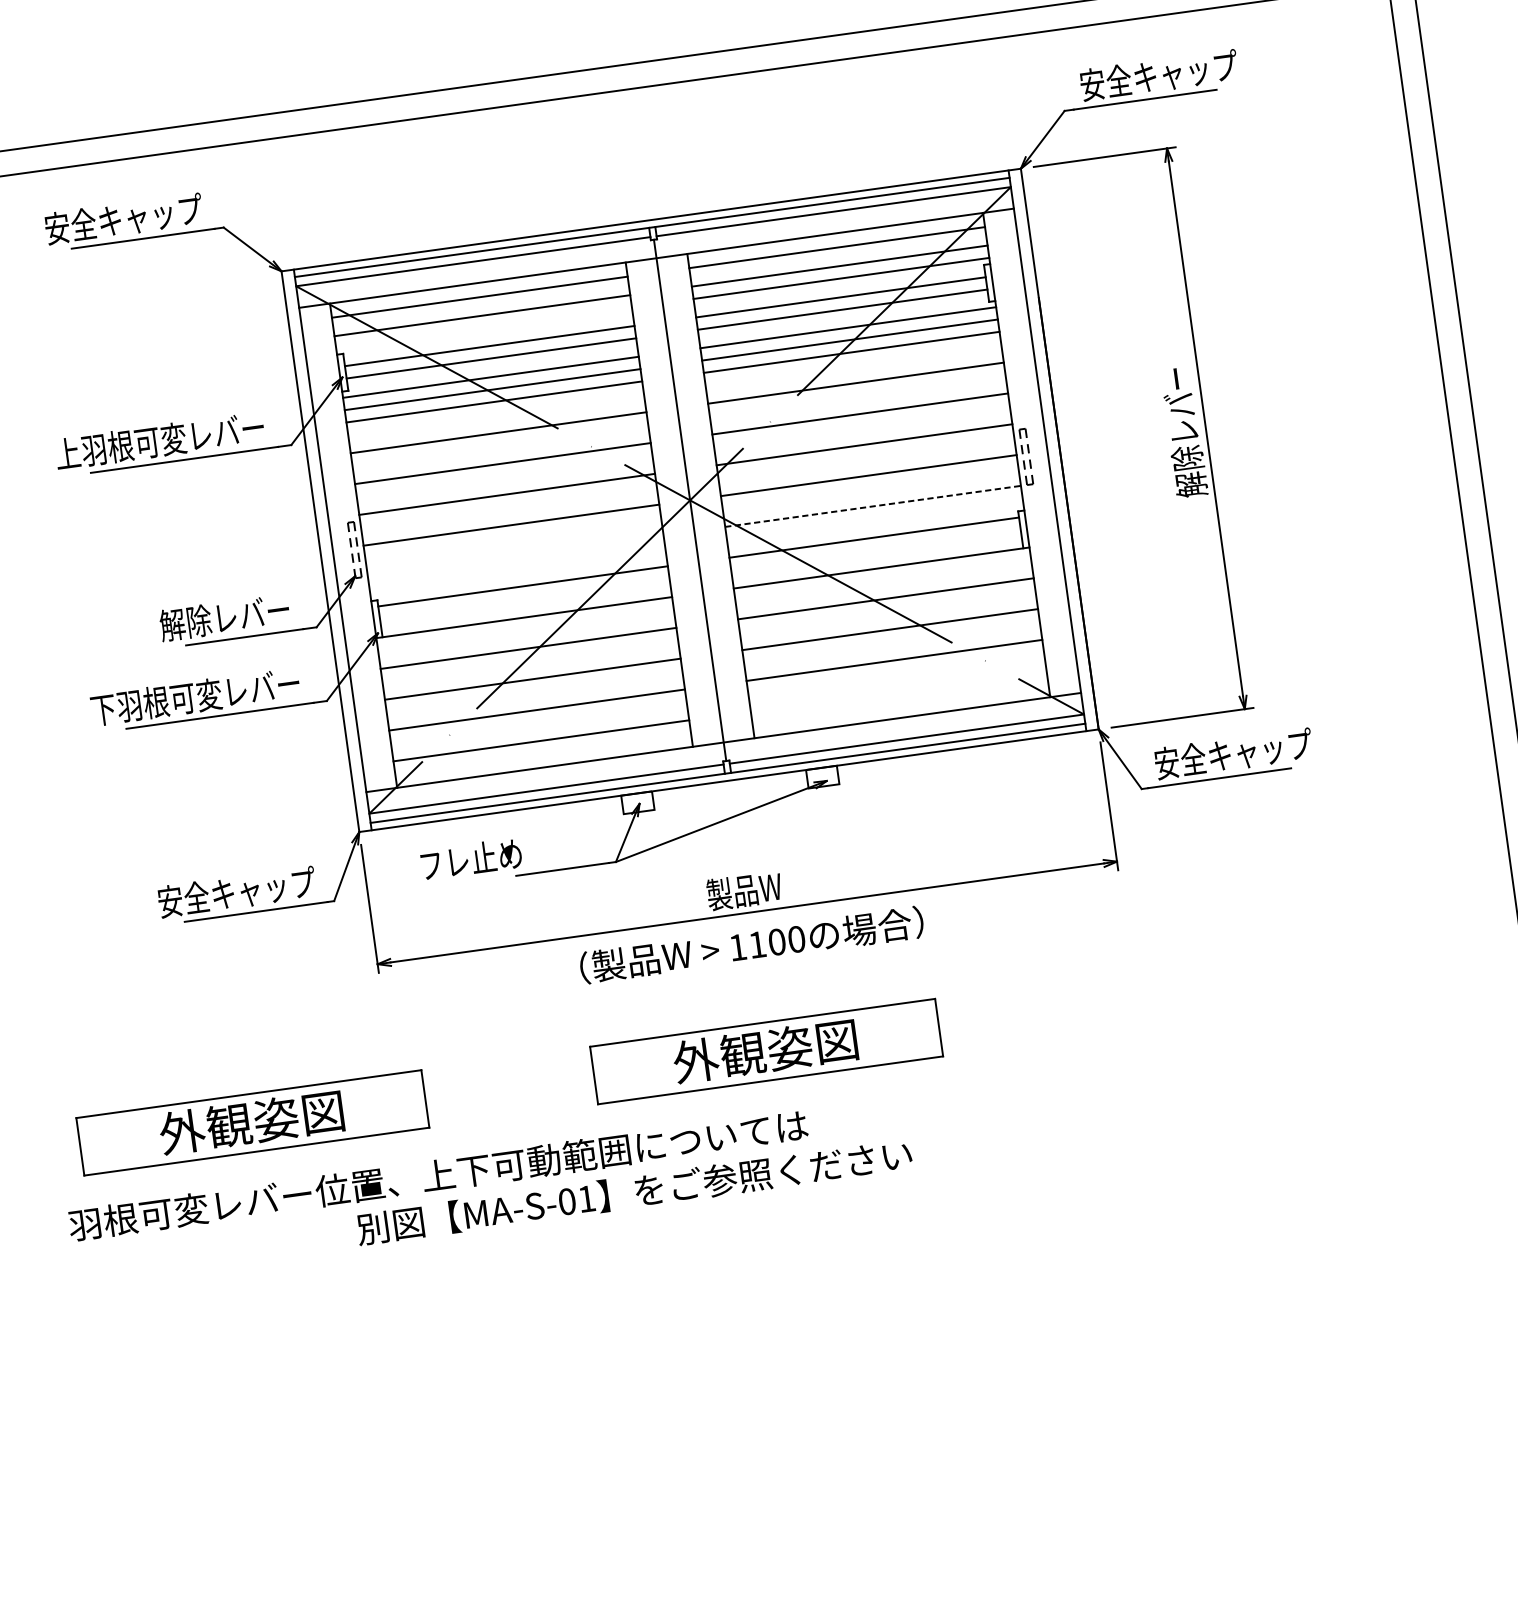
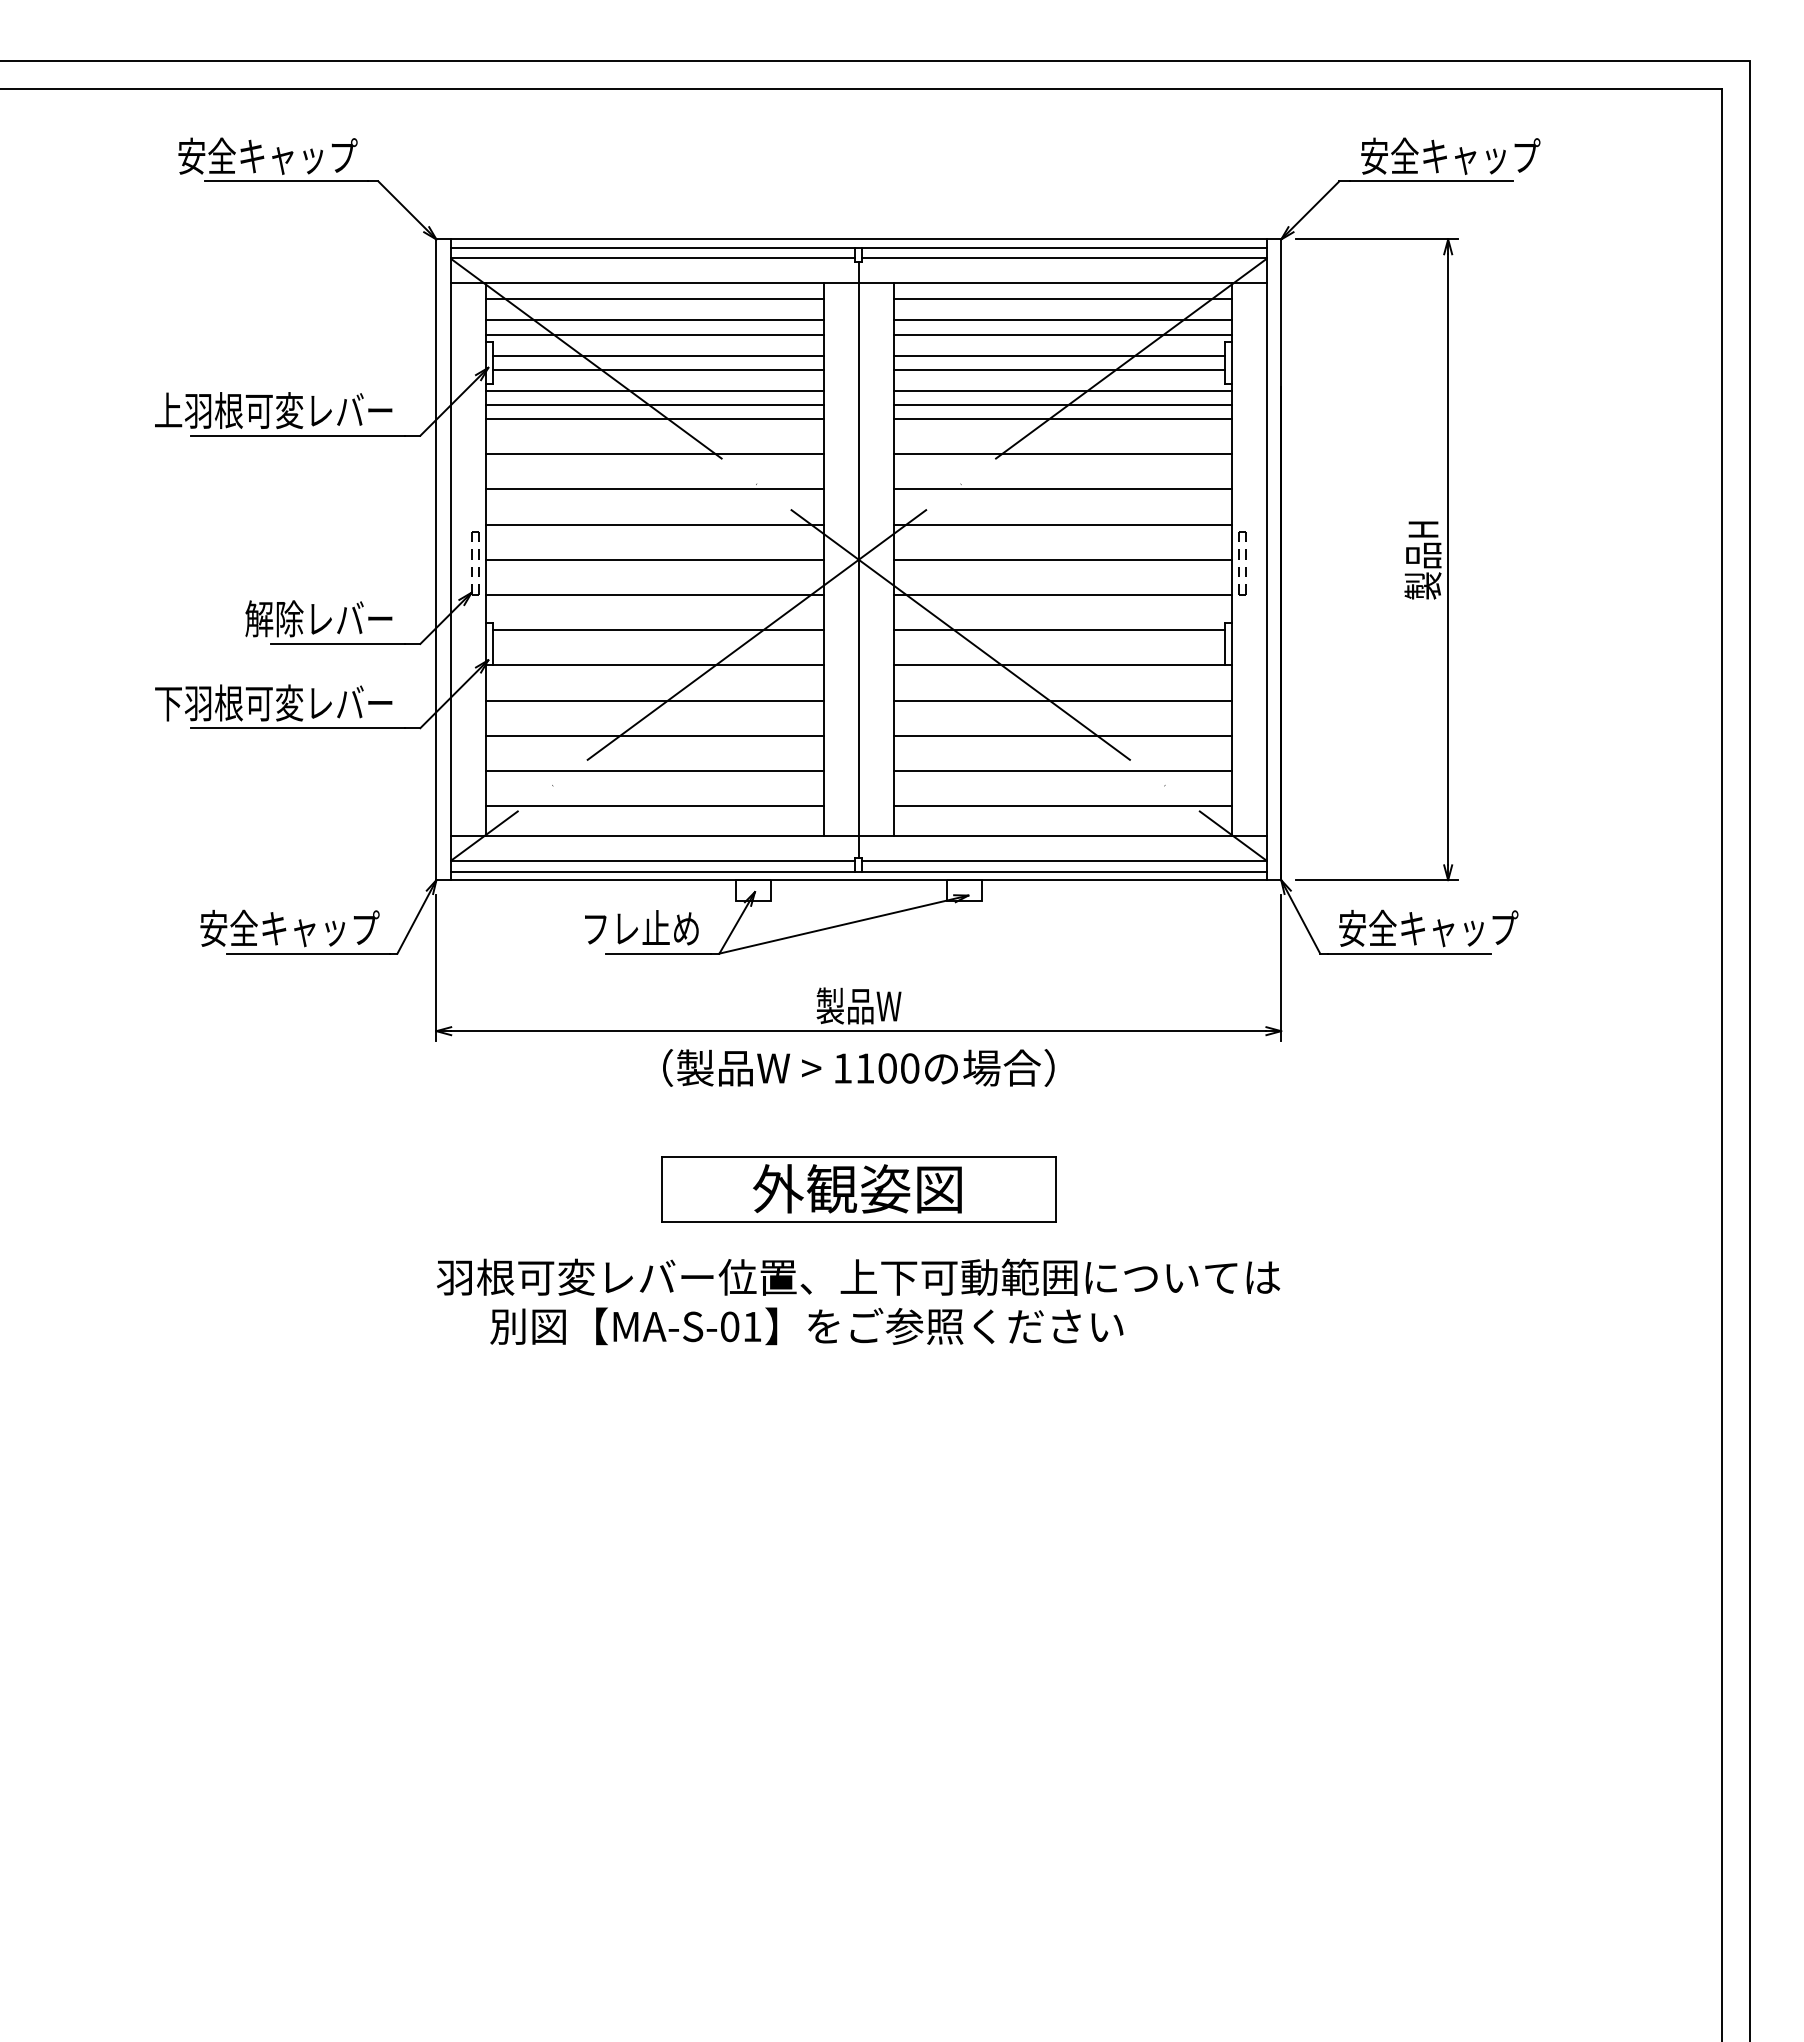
line: (483, 328) -> (654, 334), added
text: (1183, 432) -> (1422, 560), 解除レバー -> 製品H
line: (872, 506) -> (1062, 595), dashed -> solid
line: (515, 556) -> (654, 595), added
line: (898, 691) -> (1062, 806), added
text: (471, 858) -> (641, 927), moved
part: (252, 1122) -> (271, 1189), removed
text: (438, 1174) -> (858, 1276), moved
text: (634, 1192) -> (806, 1326), moved

